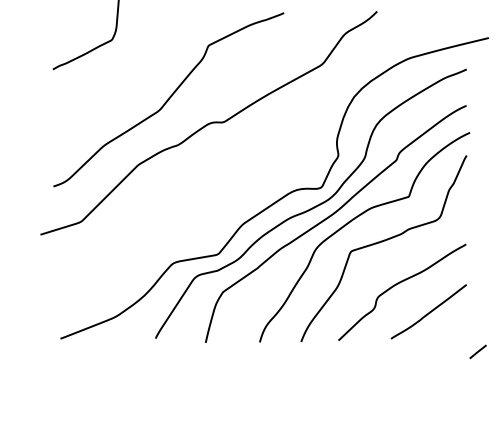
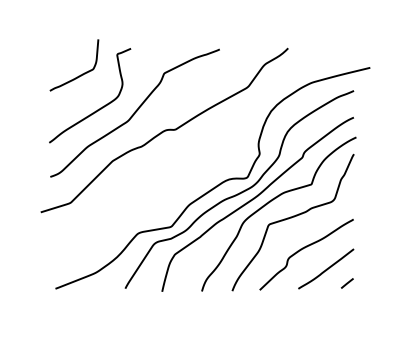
curve: (121, 92) -> (100, 107), added
line: (476, 351) -> (346, 283), moved

